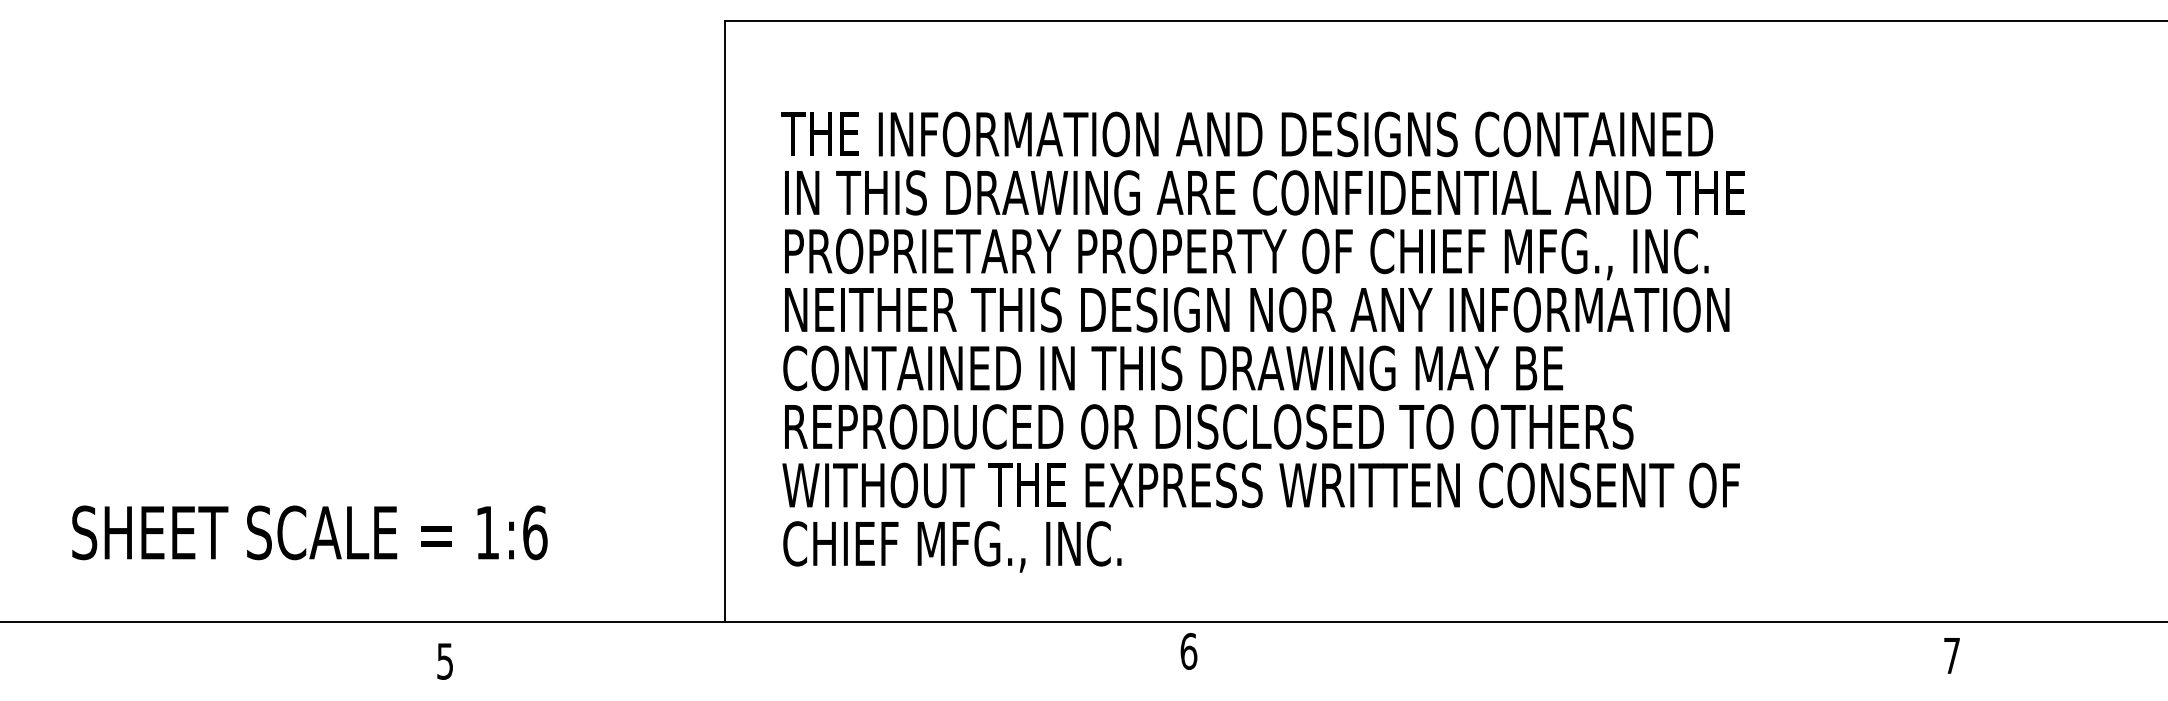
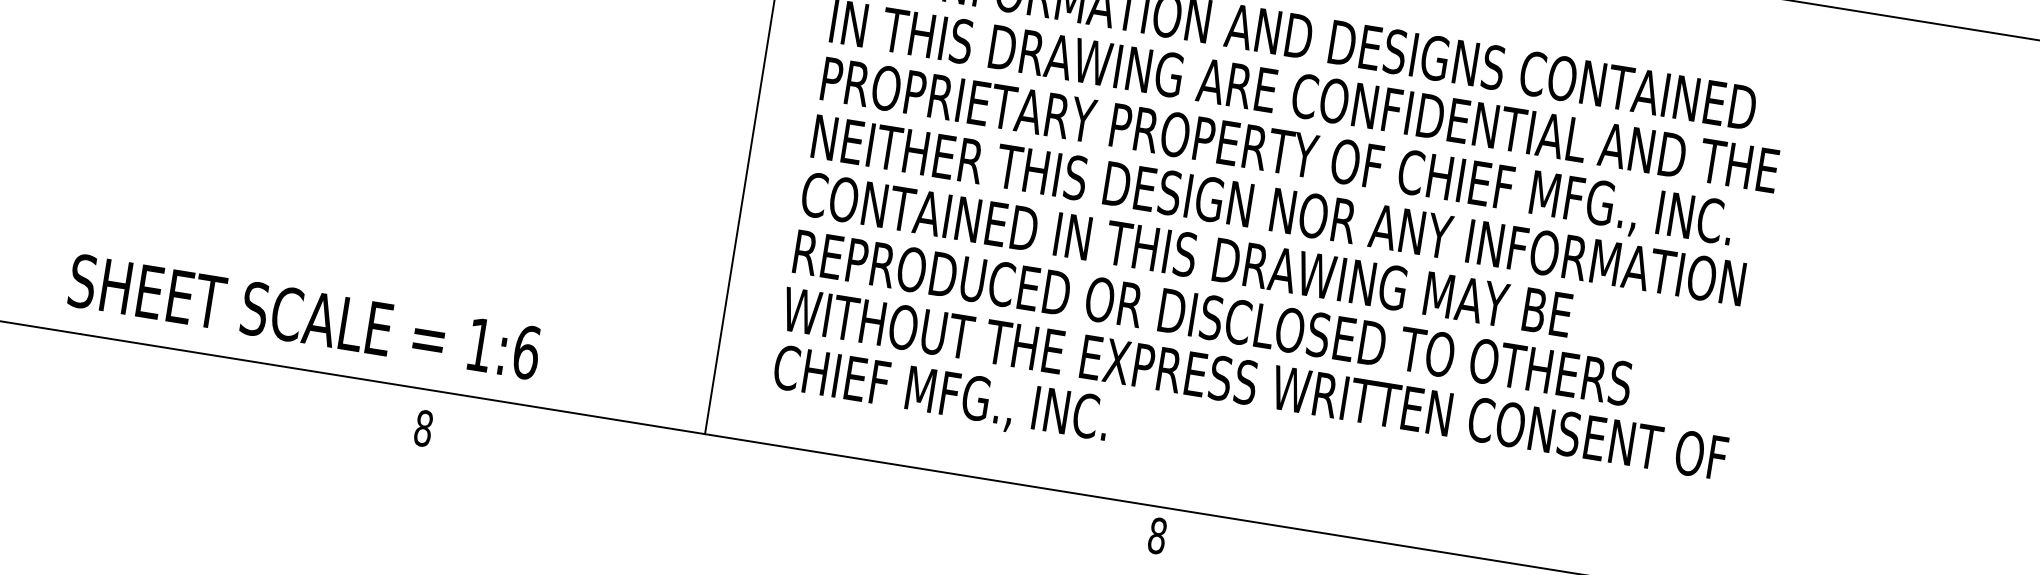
text: (309, 532) -> (304, 316), moved
text: (1188, 651) -> (1157, 535), 6 -> 8
text: (445, 660) -> (424, 427), 5 -> 8

